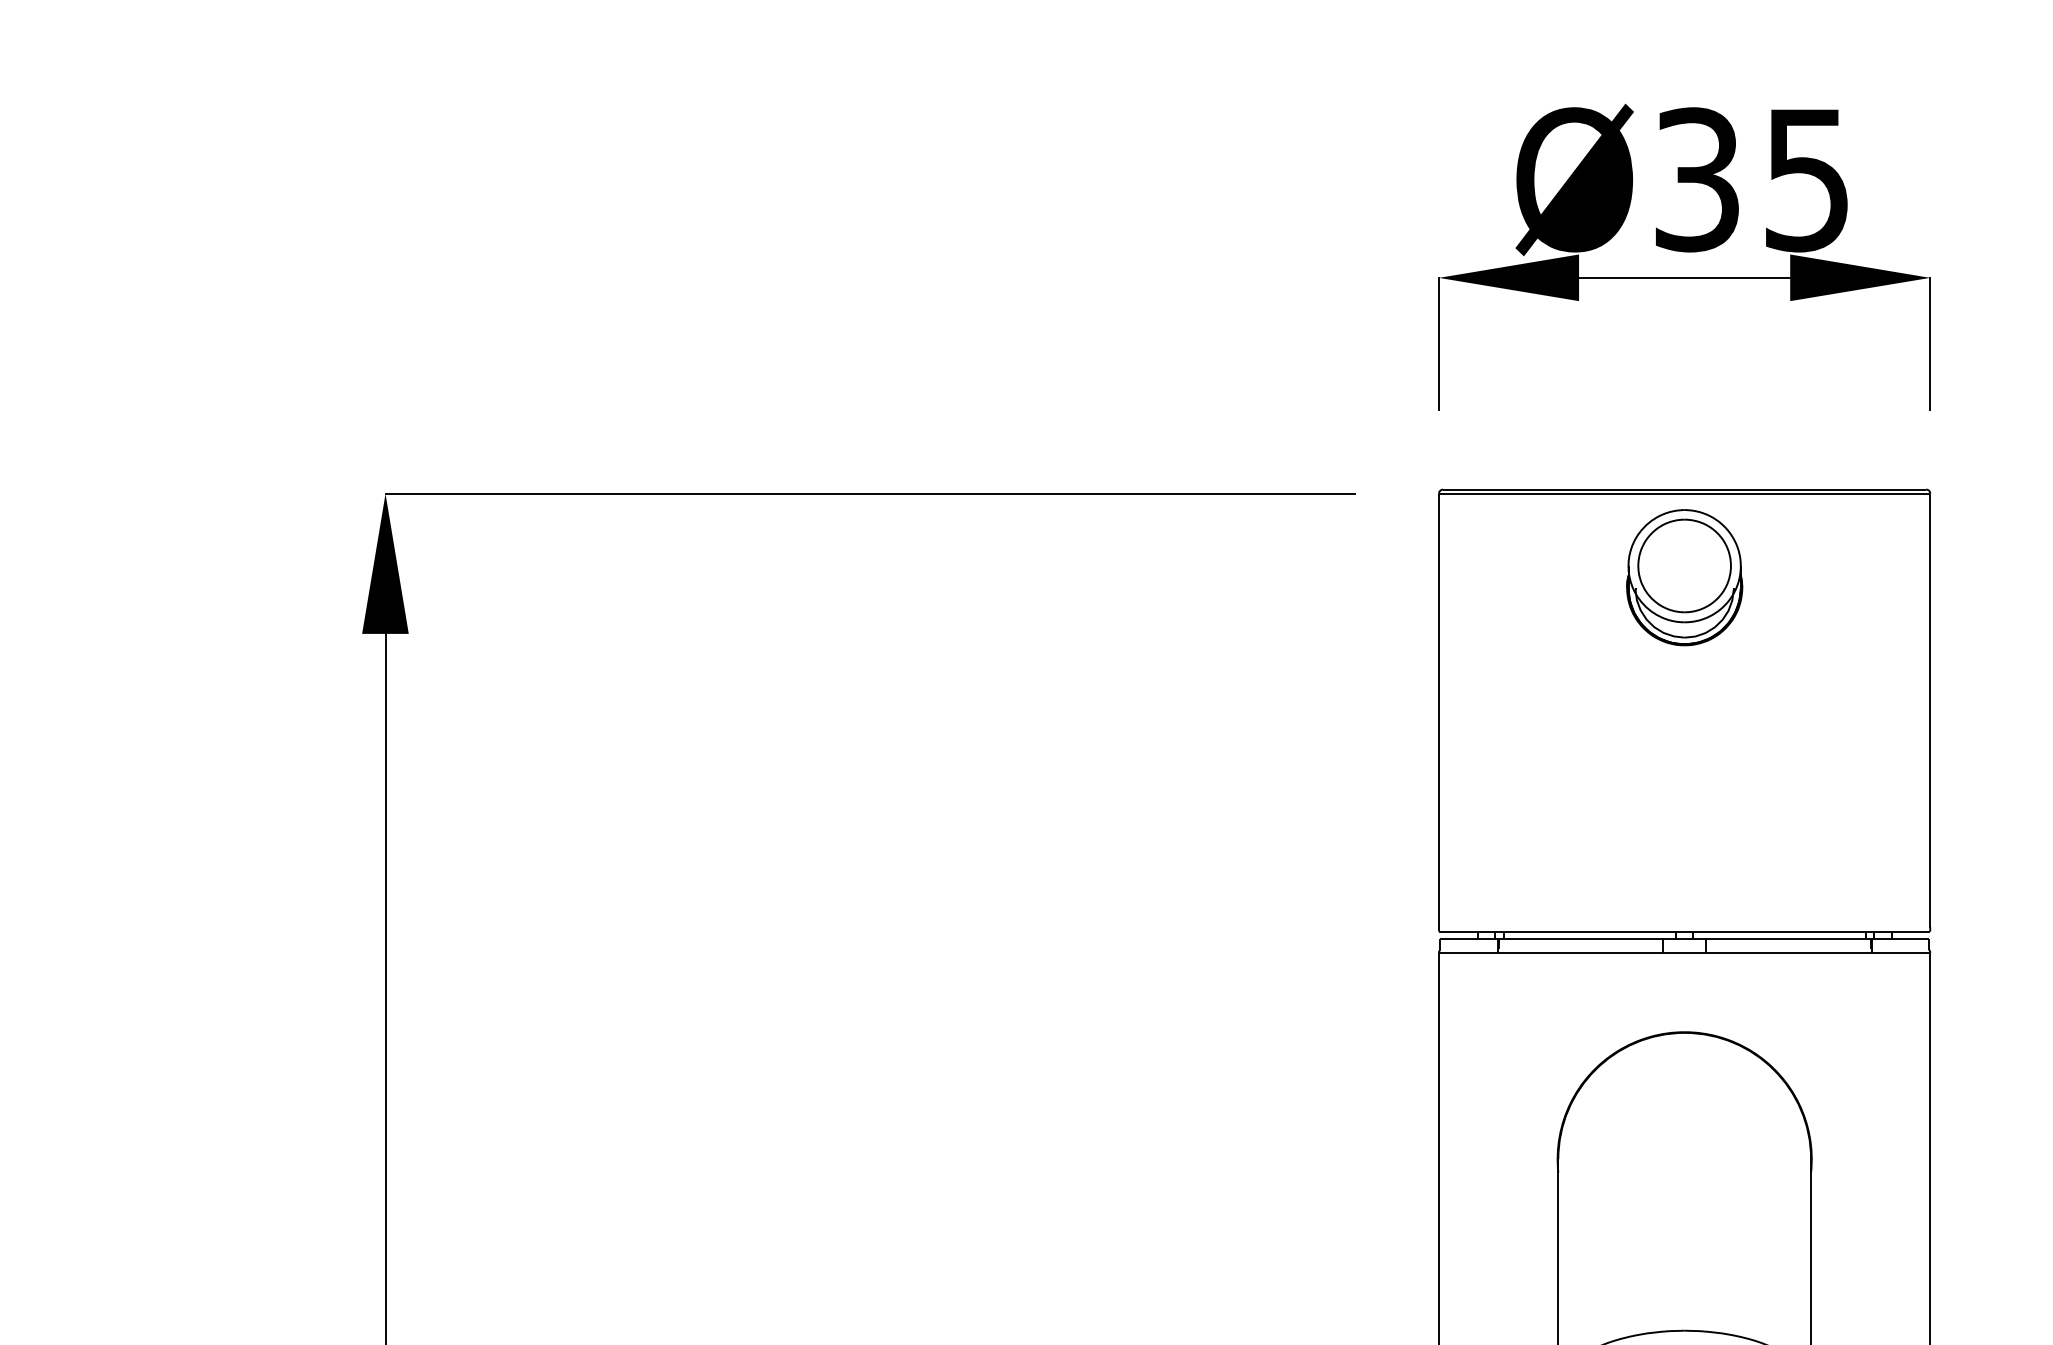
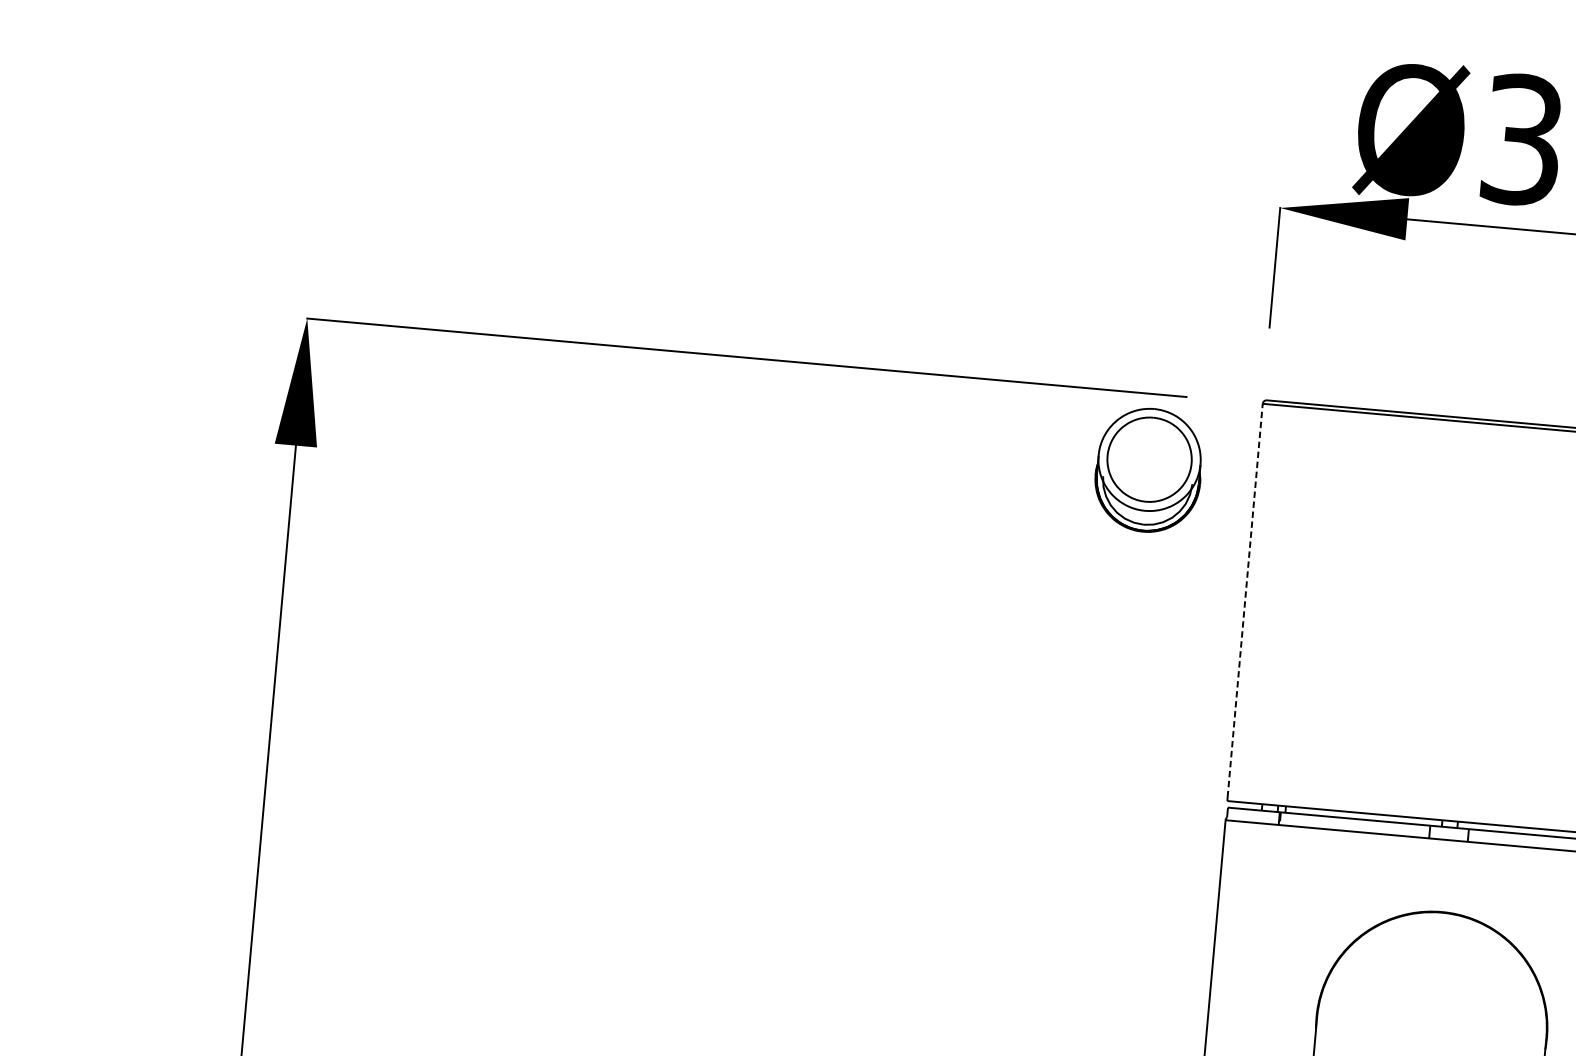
part: (1684, 577) -> (1148, 470), moved
line: (1438, 710) -> (1244, 600), solid -> dashed

